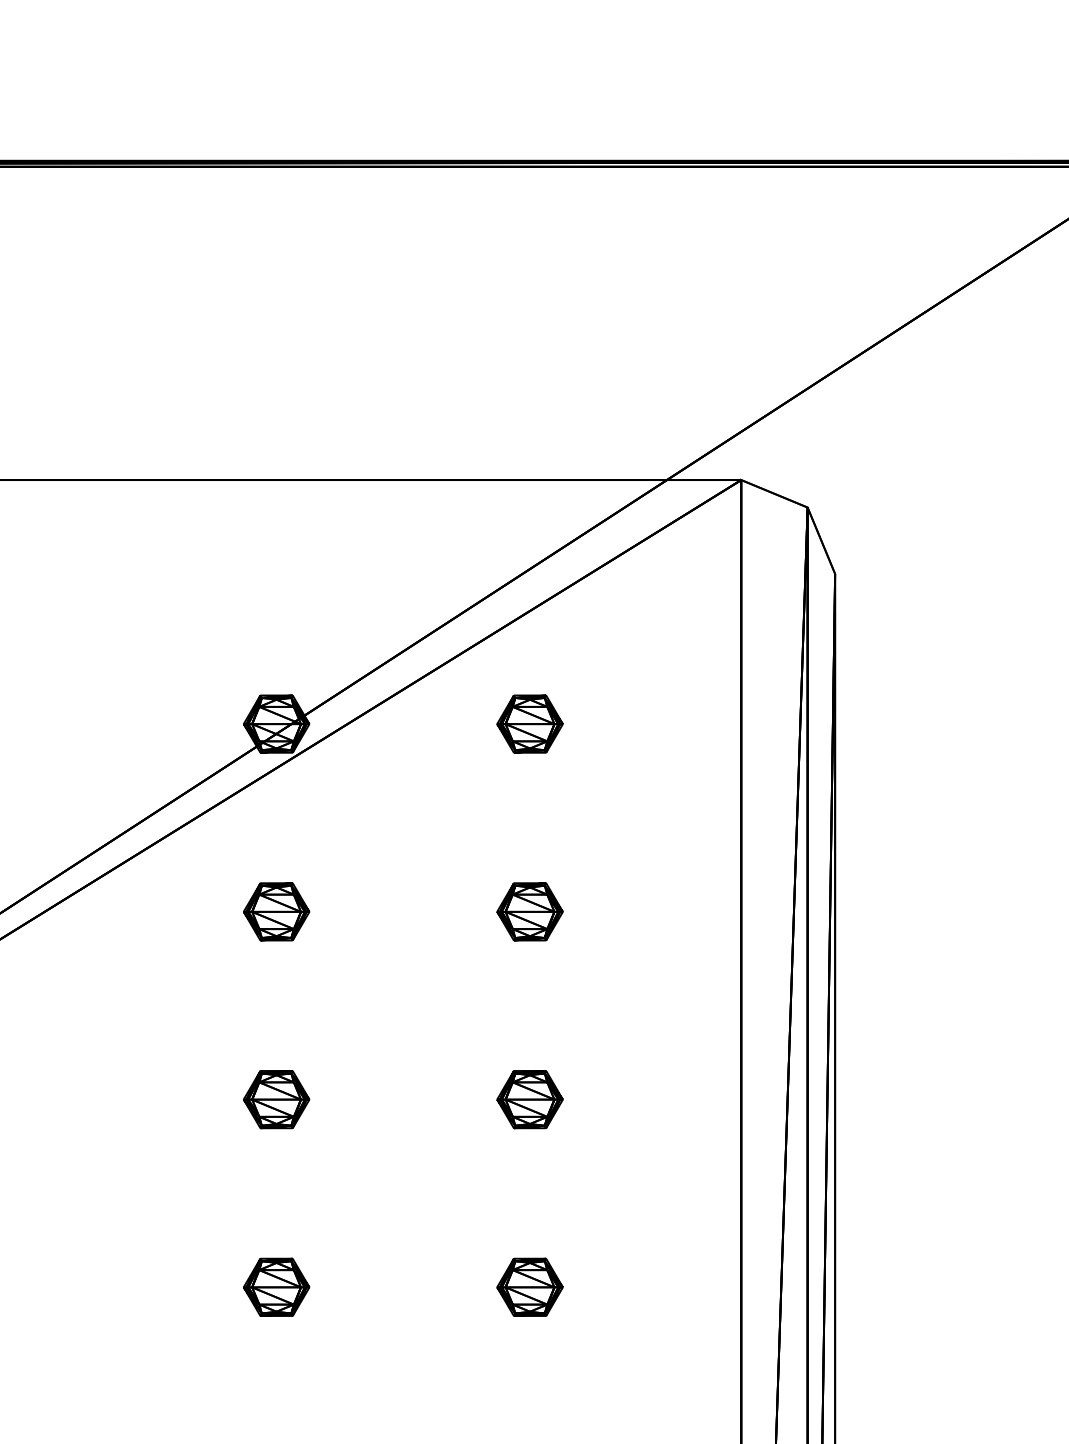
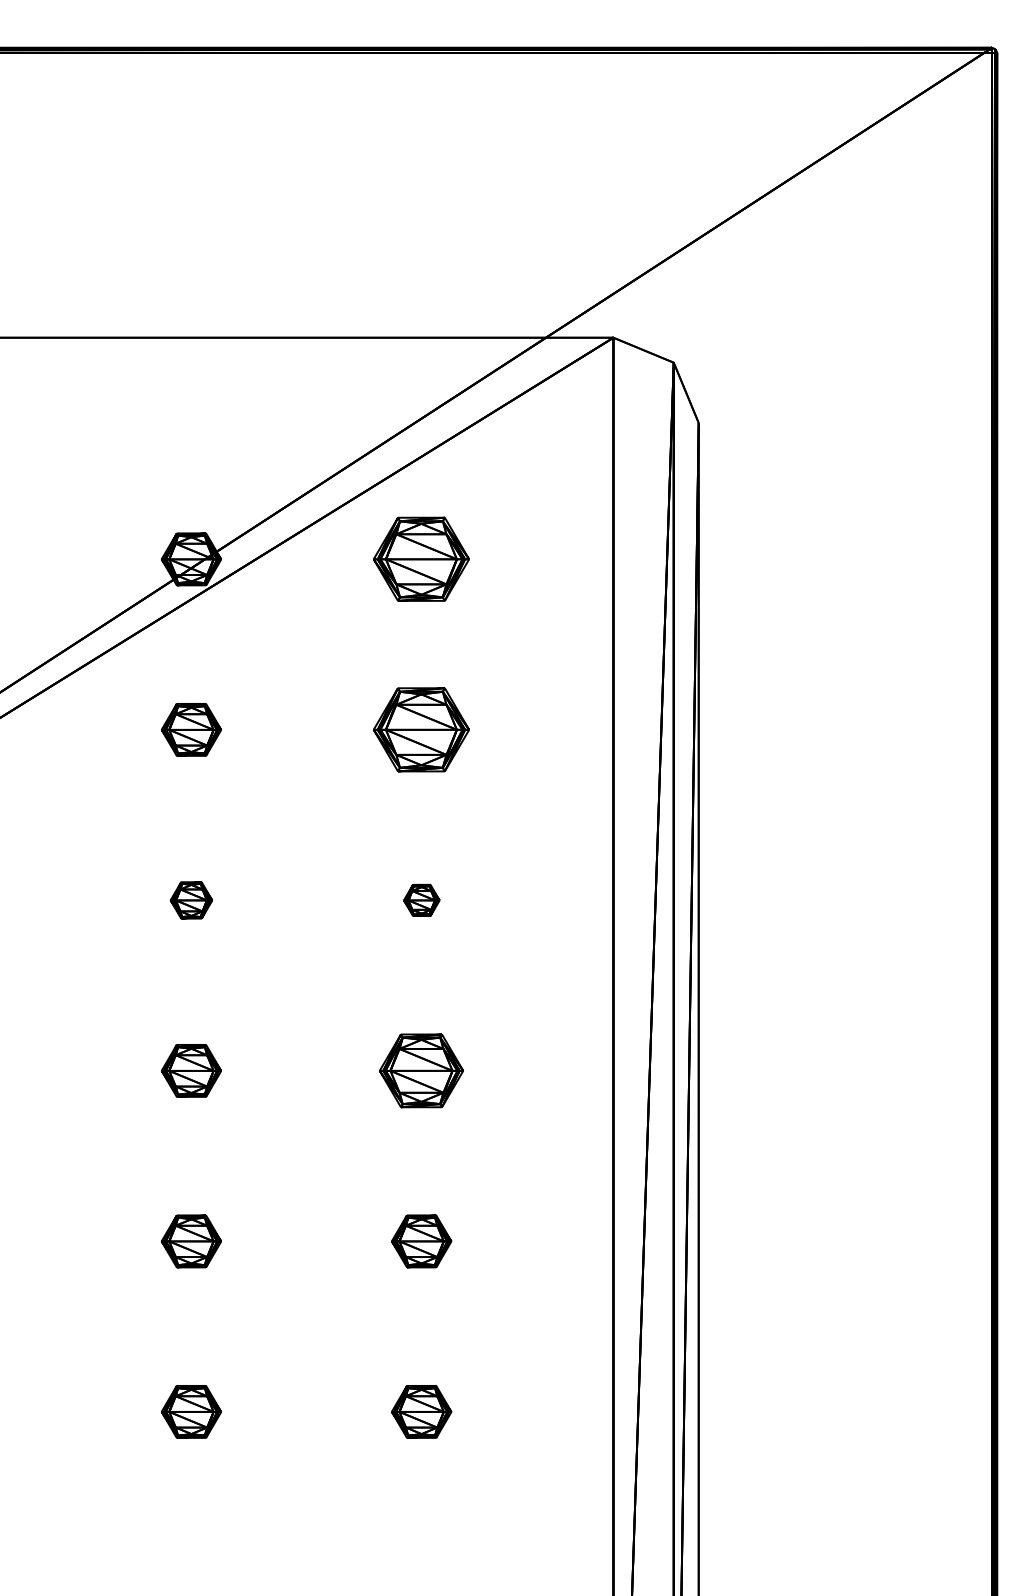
part: (529, 724) -> (421, 559), size x1.6
part: (529, 911) -> (421, 729), size x1.6
part: (276, 1099) -> (191, 900), size x0.7
part: (529, 1099) -> (421, 900), size x0.6
part: (529, 1286) -> (421, 1070), size x1.4

